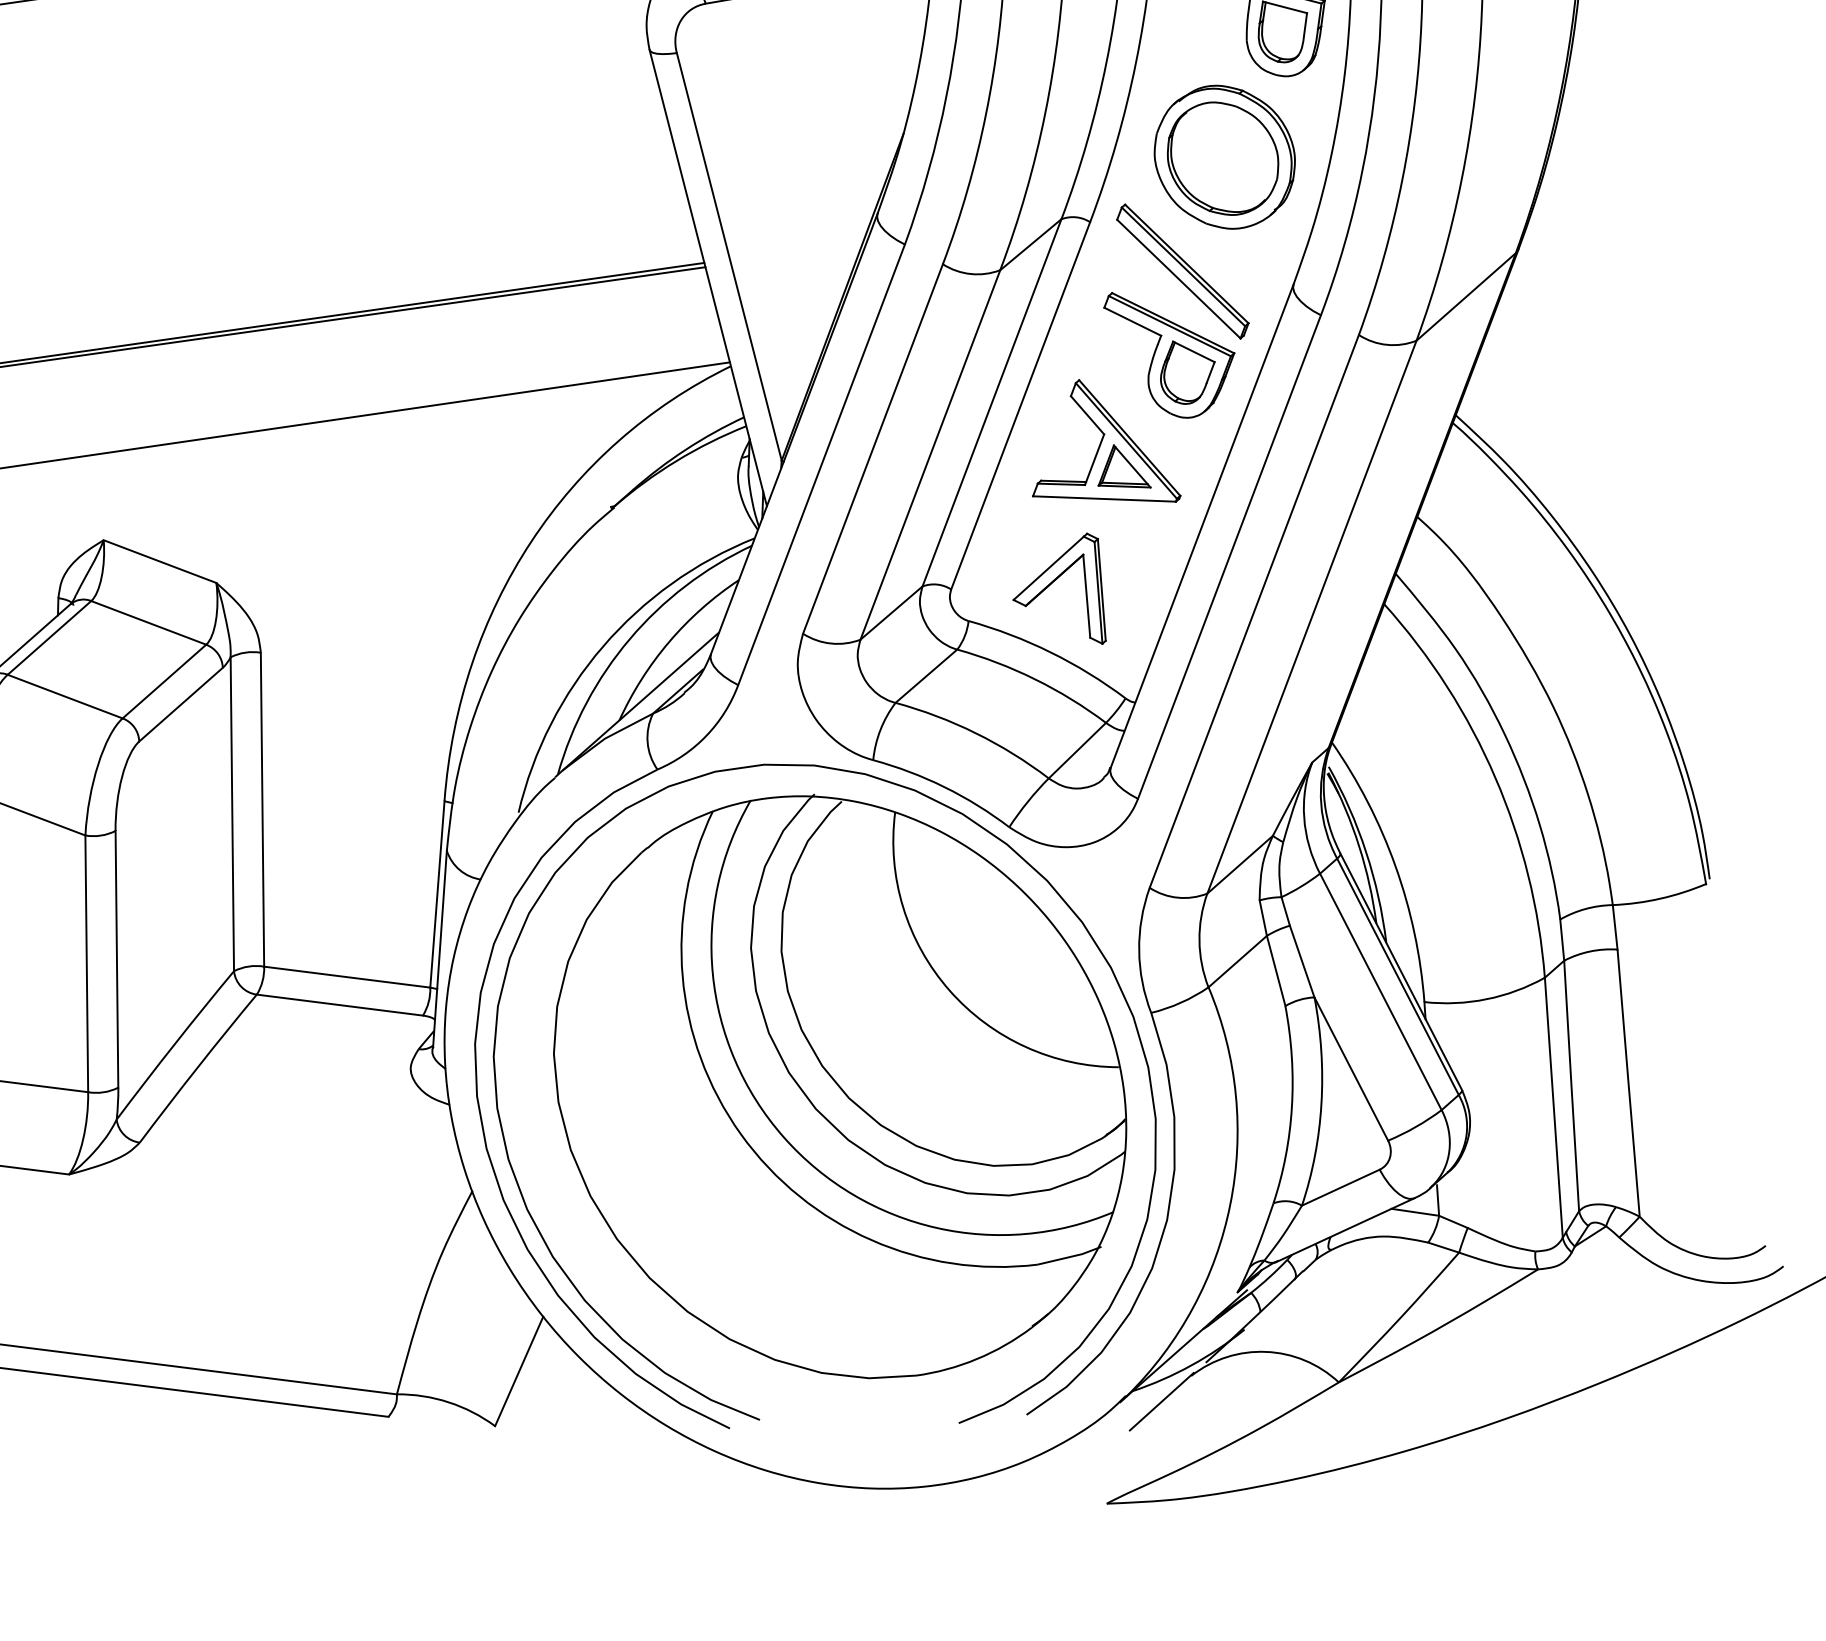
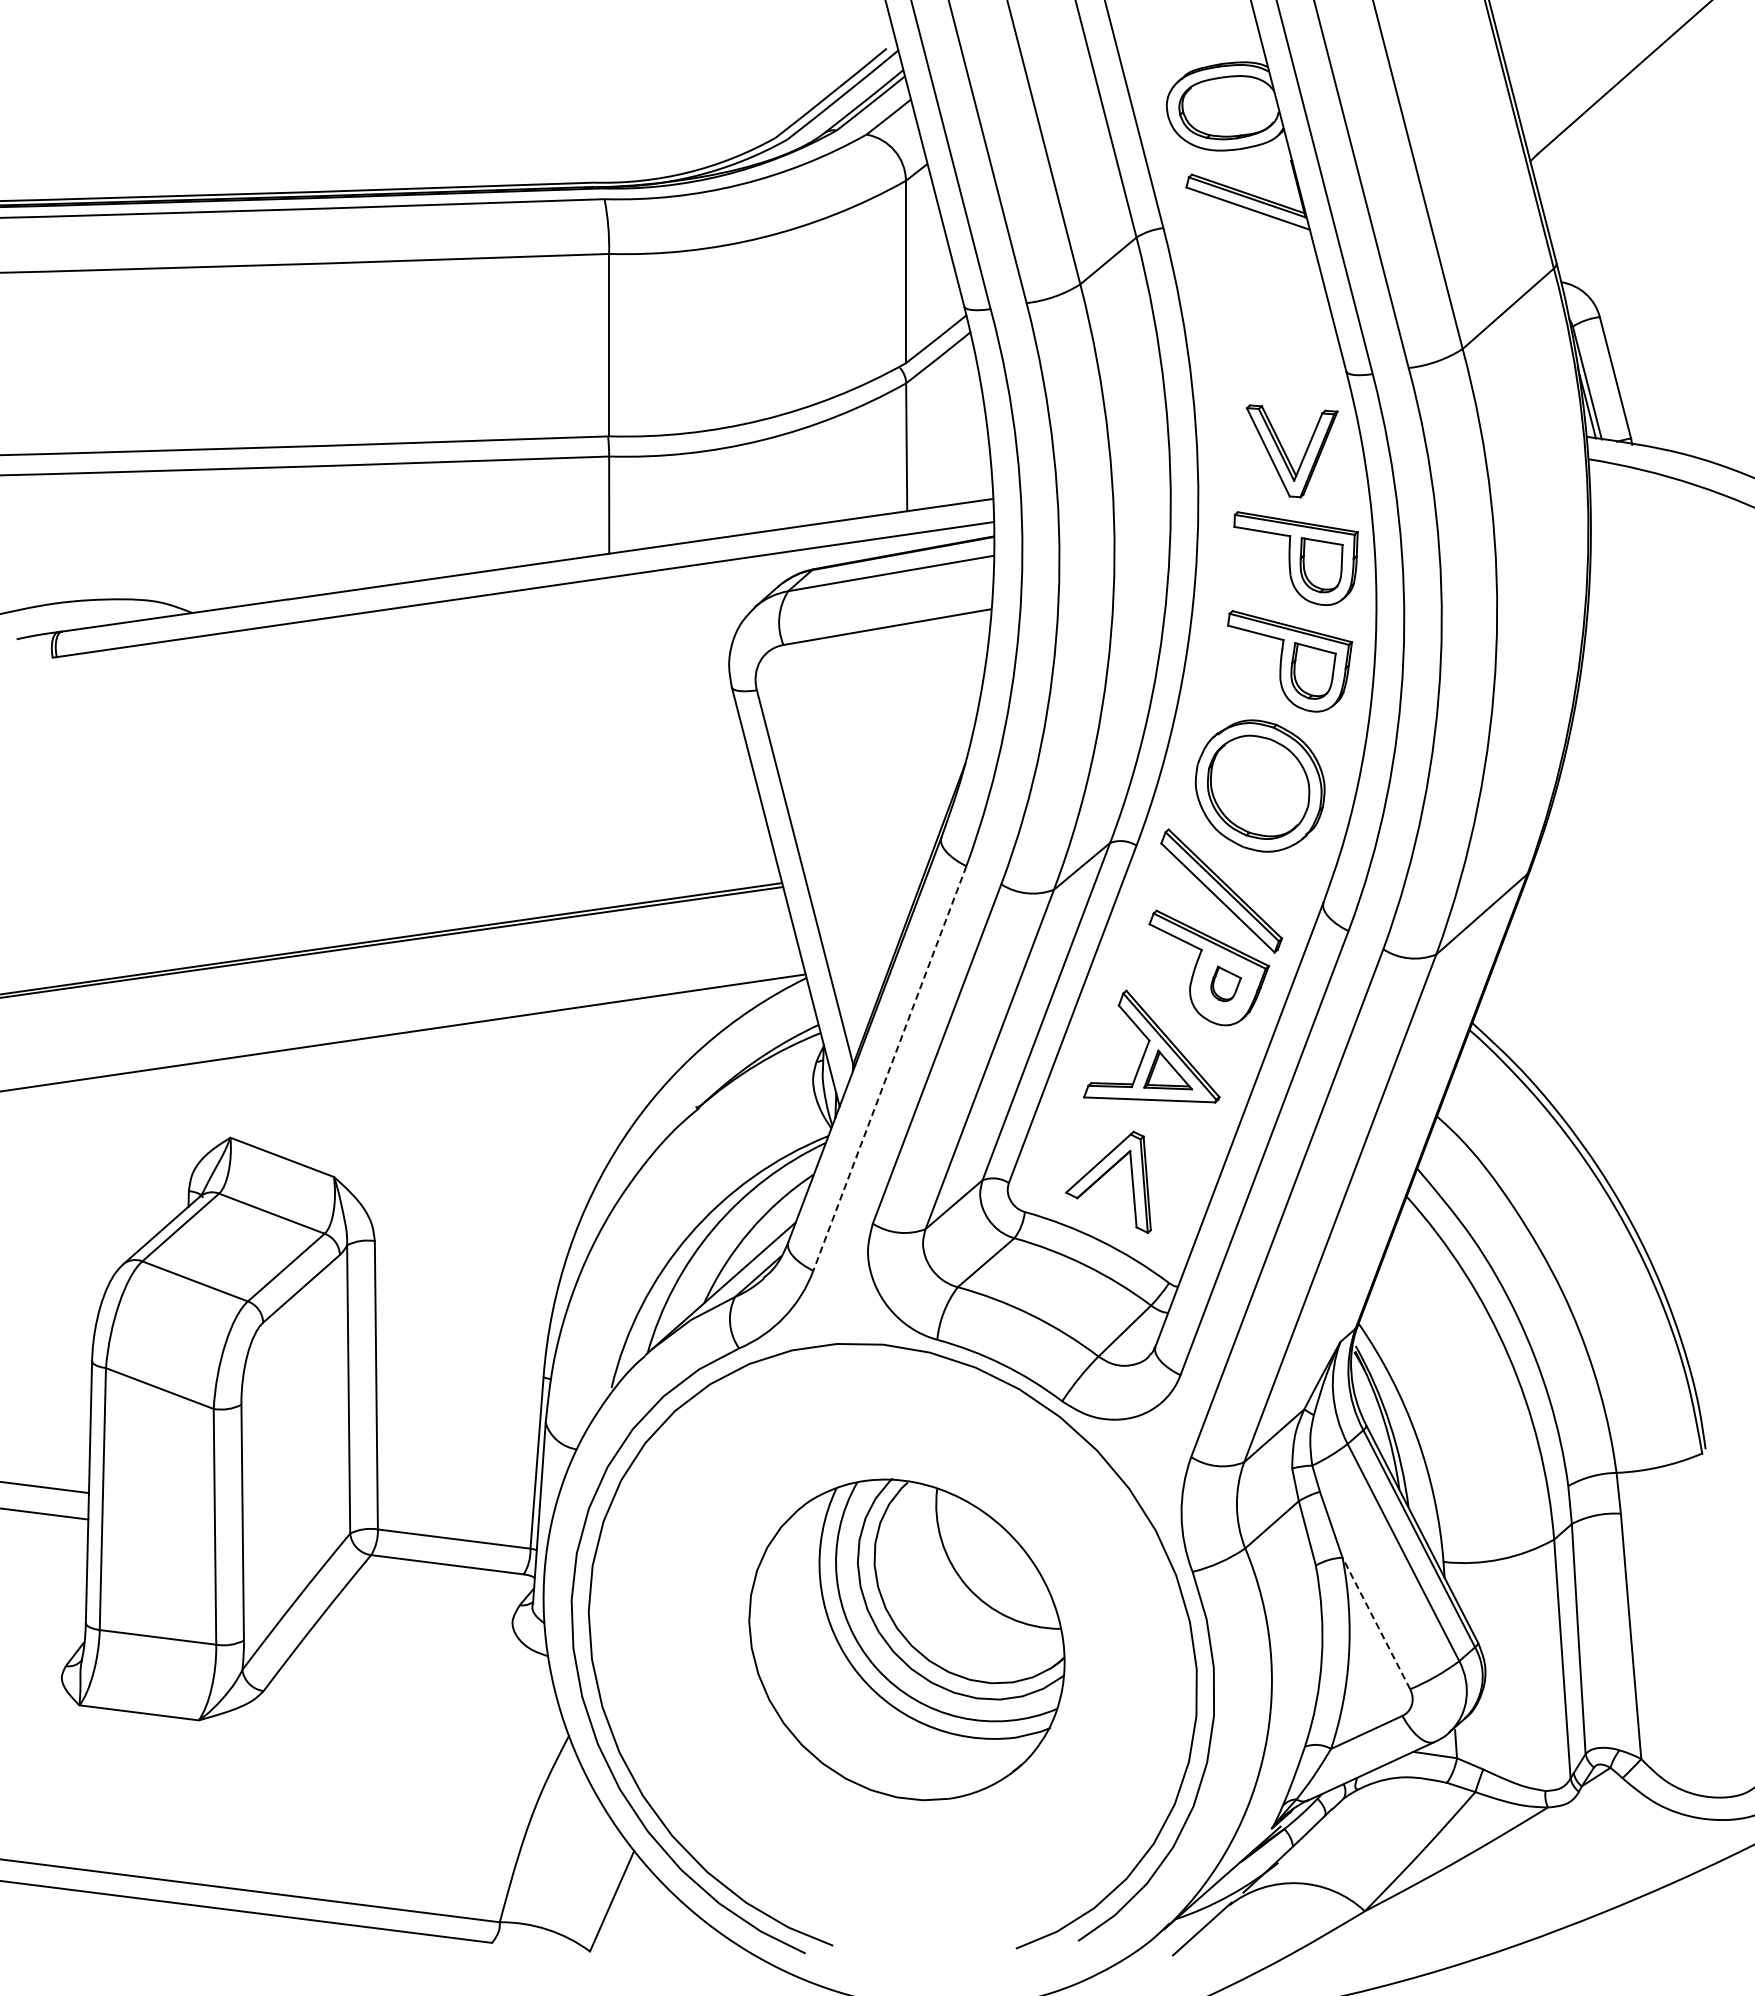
part: (1187, 372) -> (1225, 983), size x0.6
line: (821, 465) -> (889, 1069), solid -> dashed
line: (1351, 1069) -> (1376, 1623), solid -> dashed
part: (839, 1086) -> (906, 1639), size x0.6

